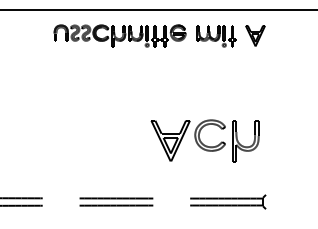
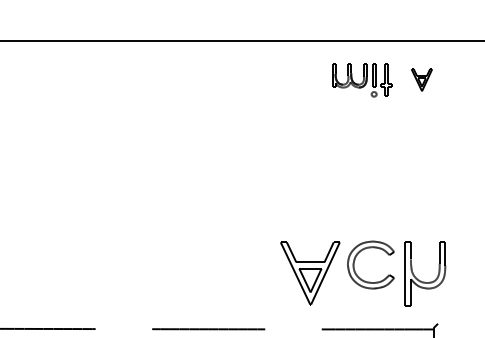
part: (119, 35) -> (213, 79), removed
part: (255, 35) -> (421, 79), size x0.7
part: (204, 140) -> (362, 272), moved

